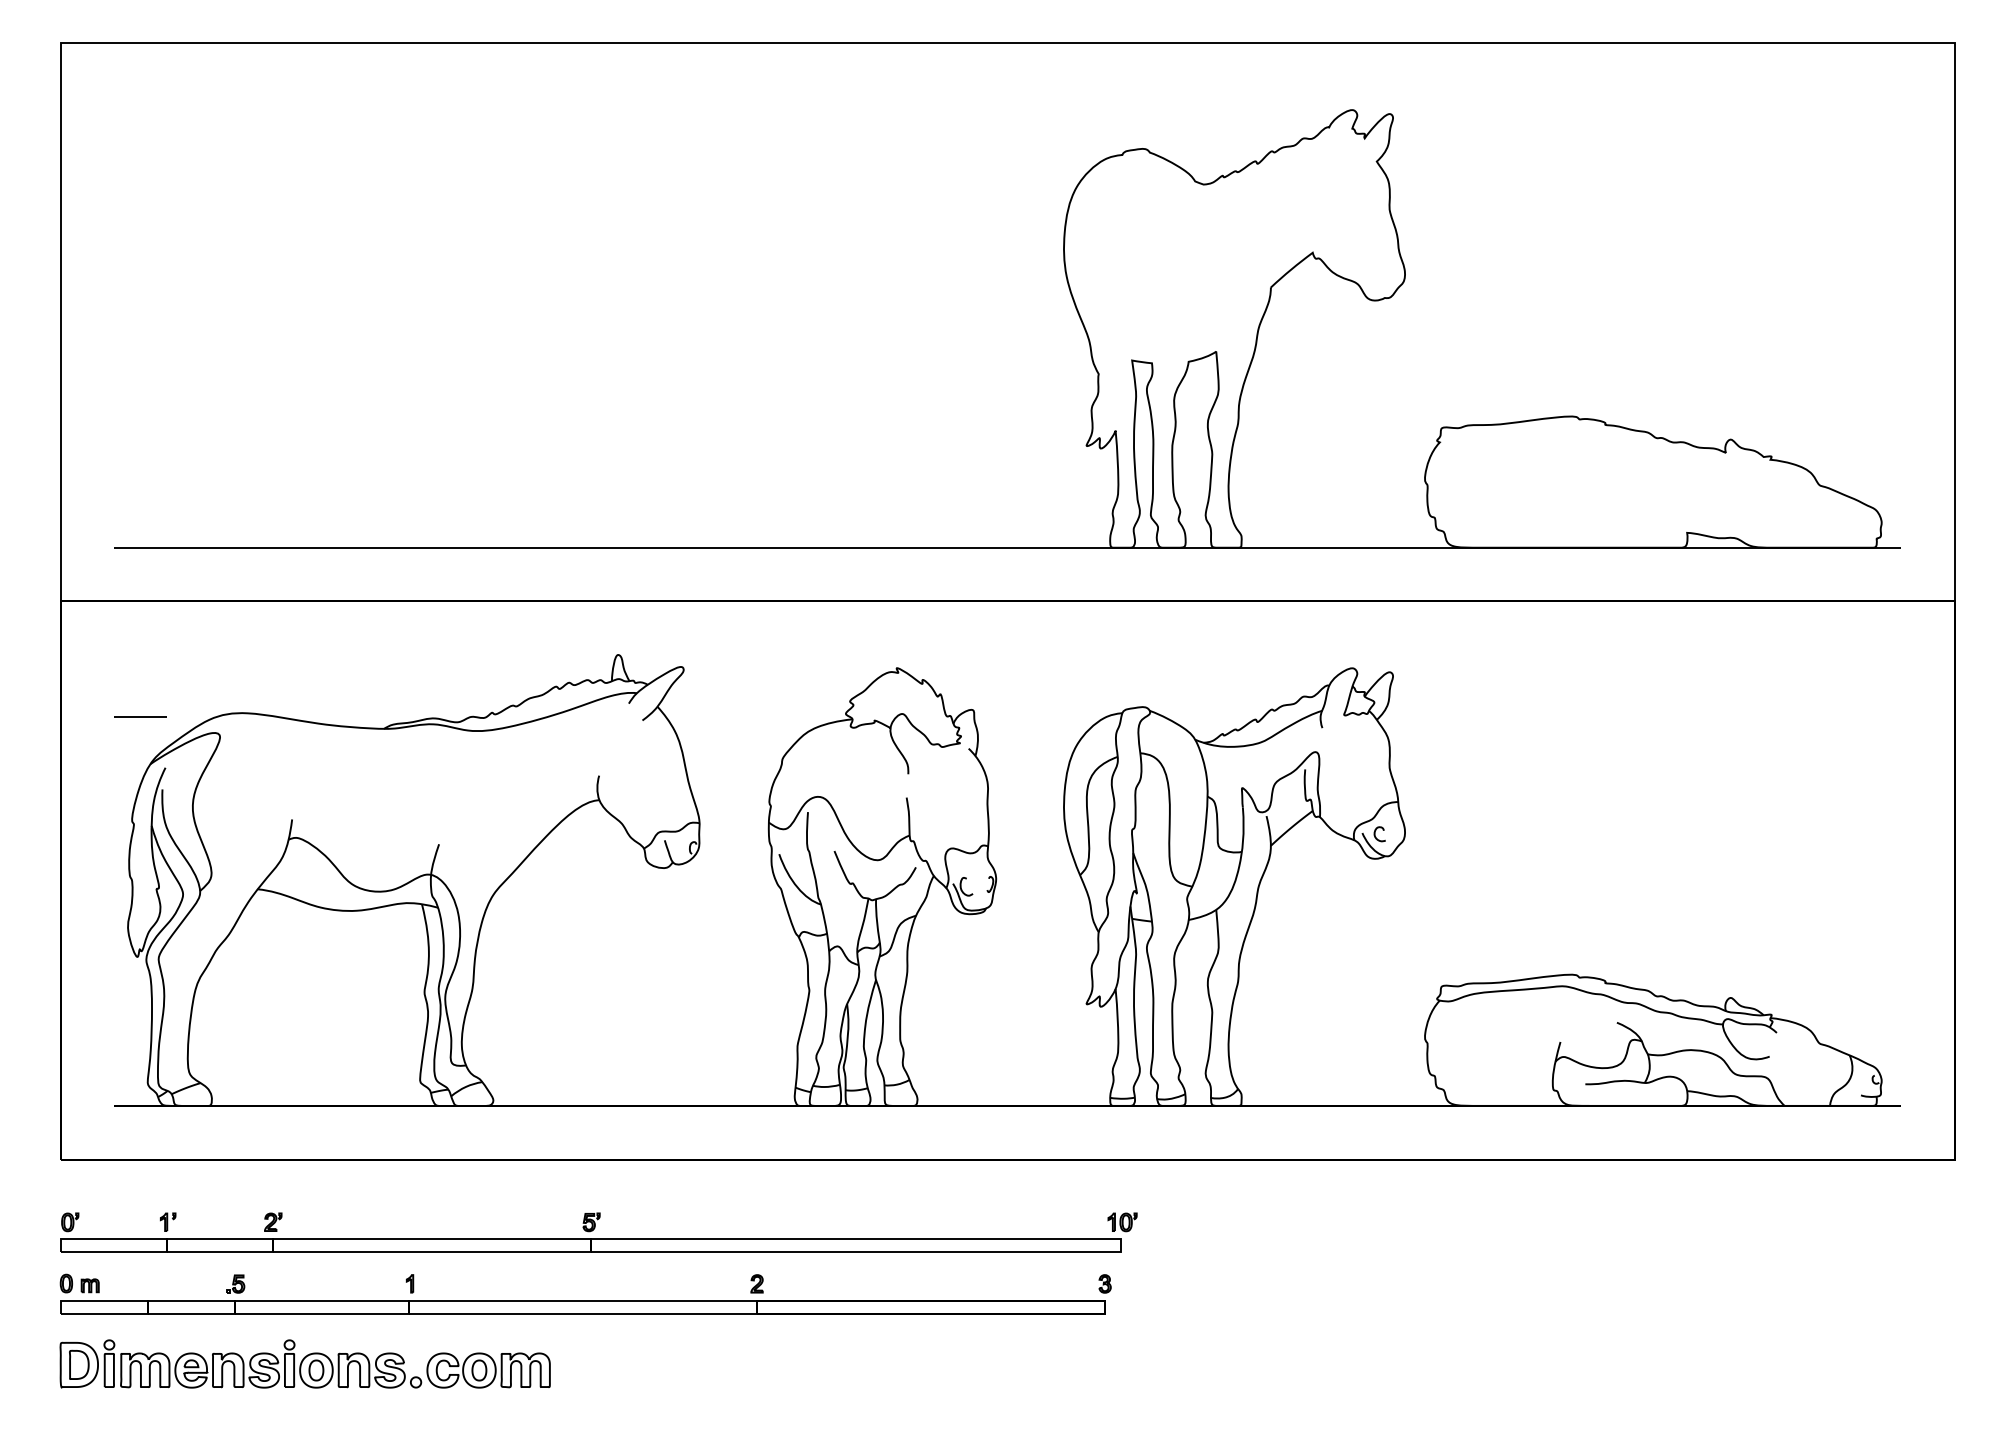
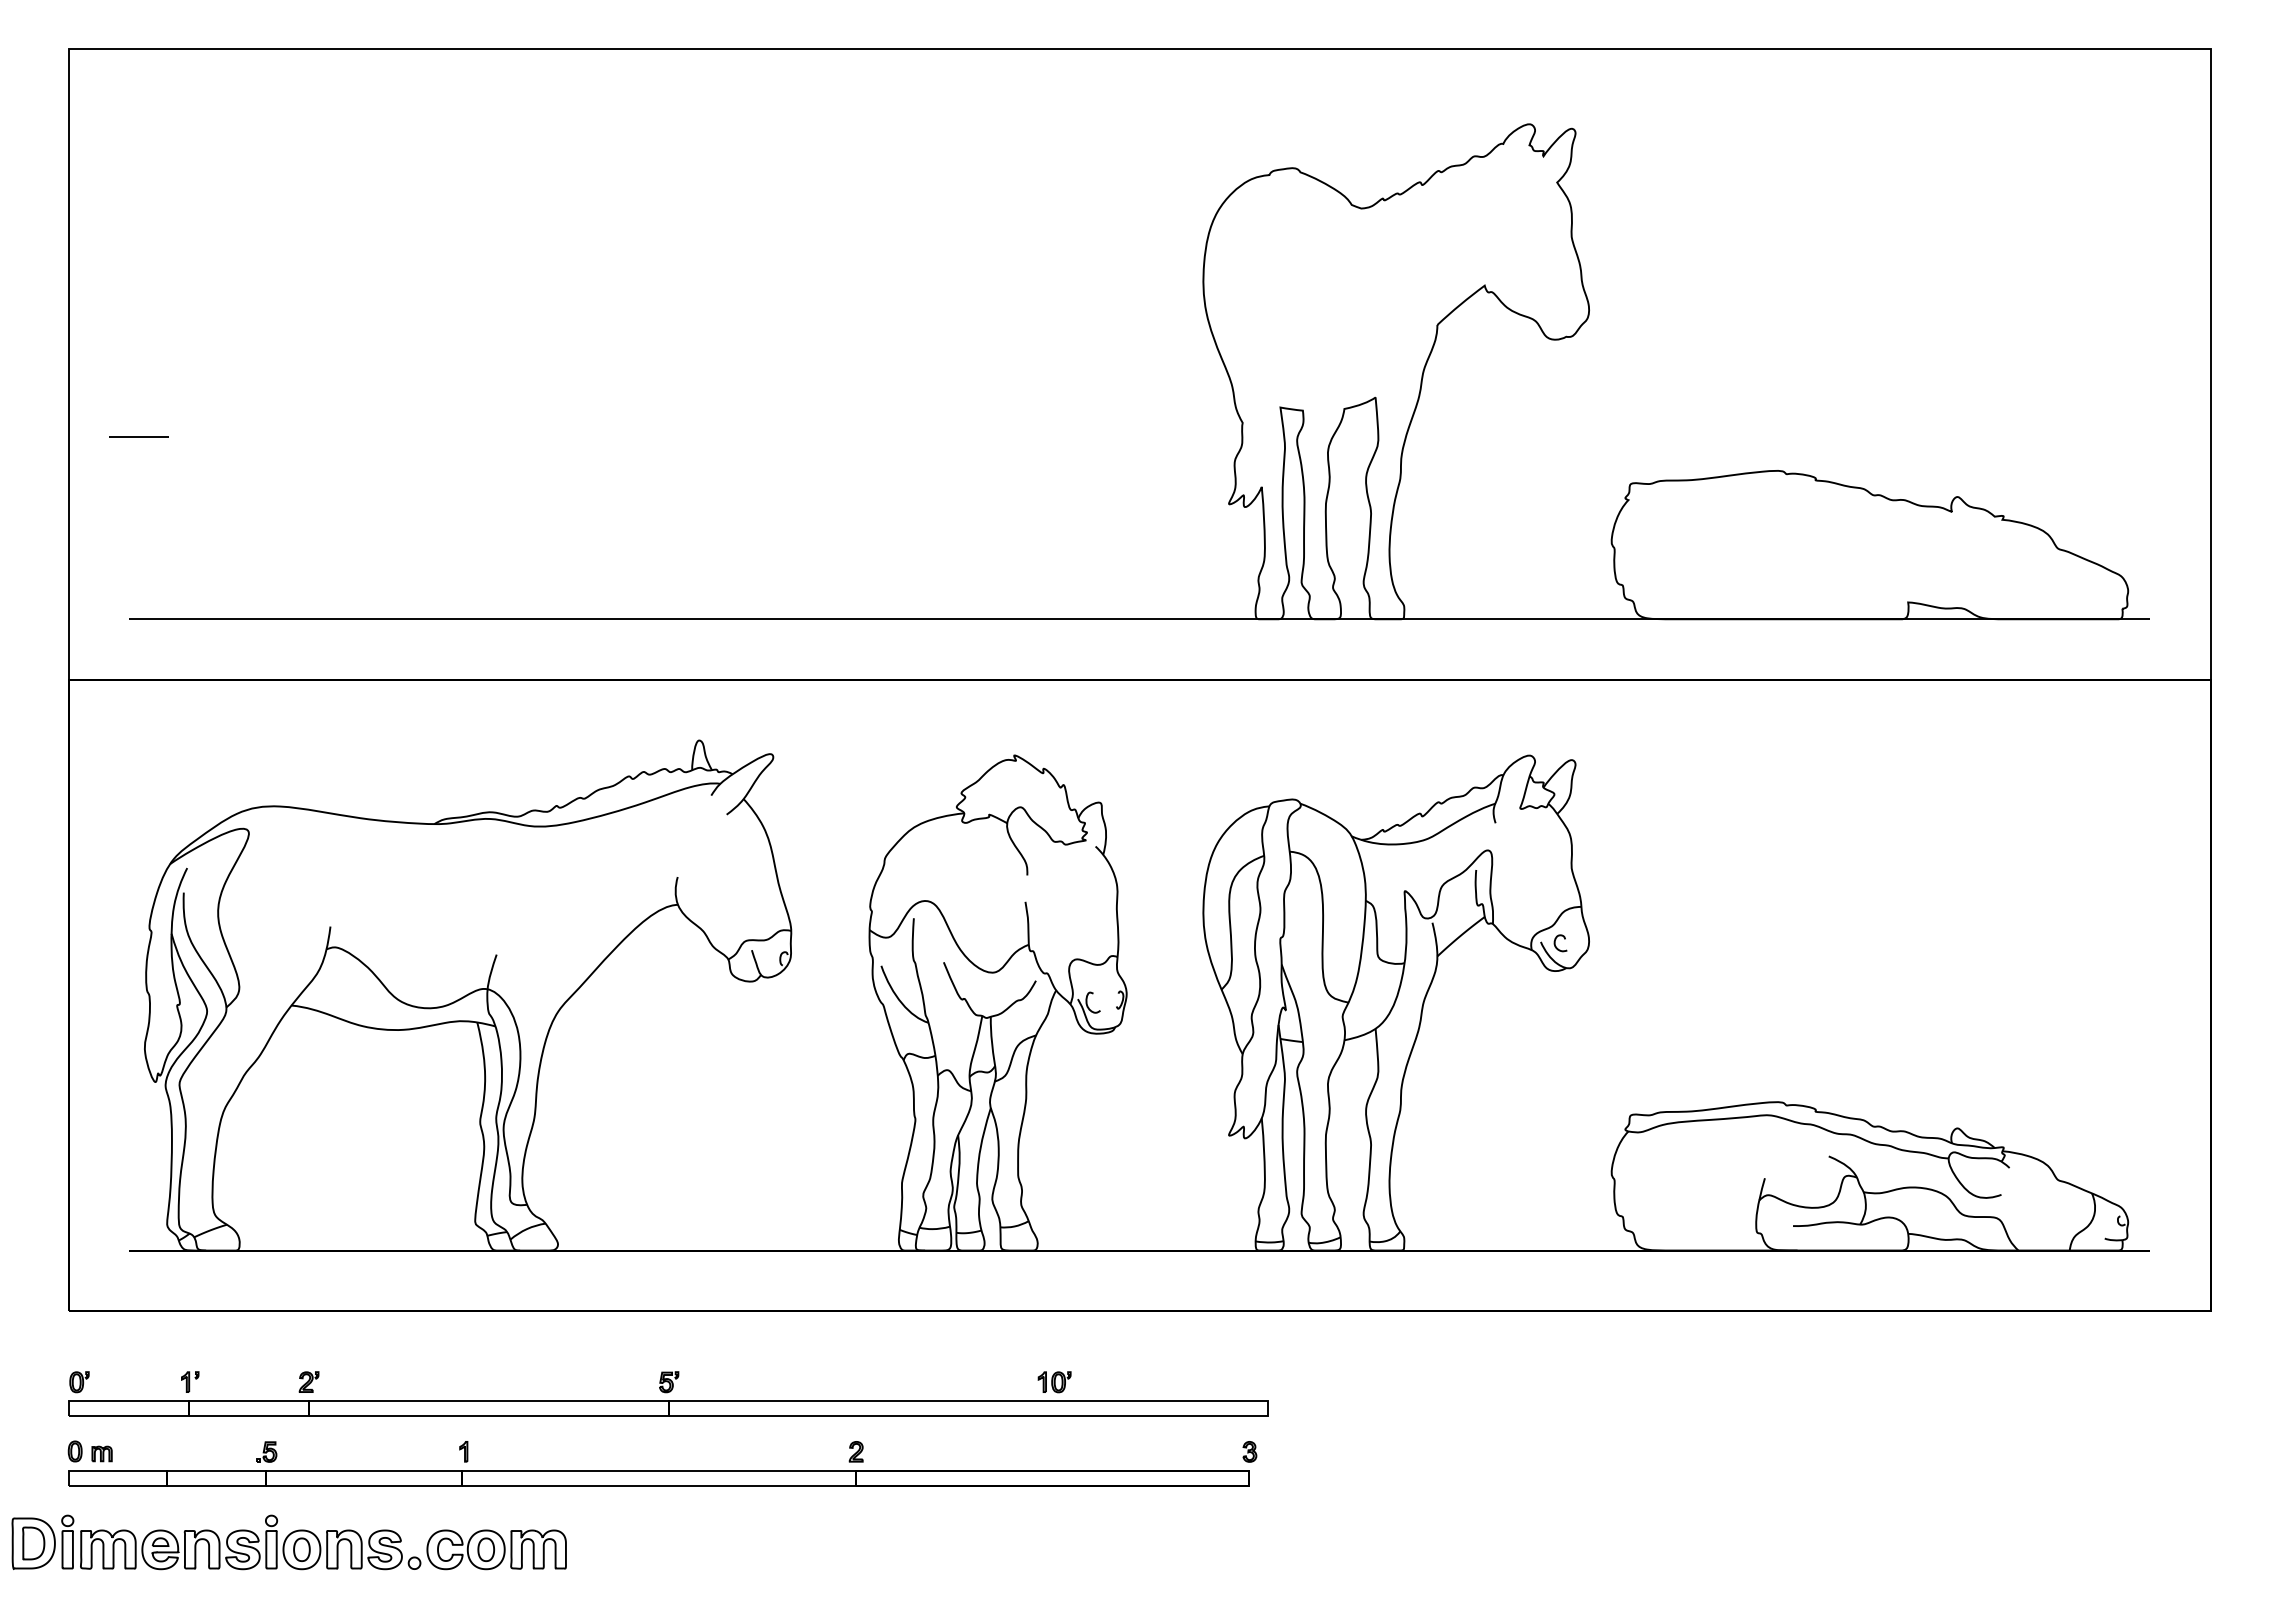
line: (140, 716) -> (138, 436), moved
part: (1122, 1222) -> (1054, 1382), moved
part: (304, 1364) -> (288, 1542), moved

